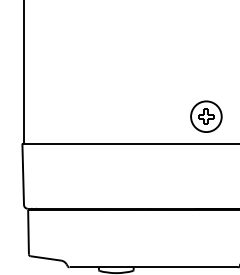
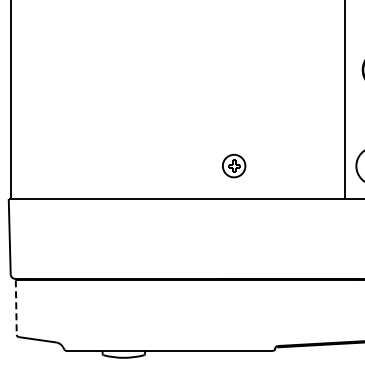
part: (205, 116) -> (233, 165), size x0.6
line: (28, 232) -> (16, 308), solid -> dashed

